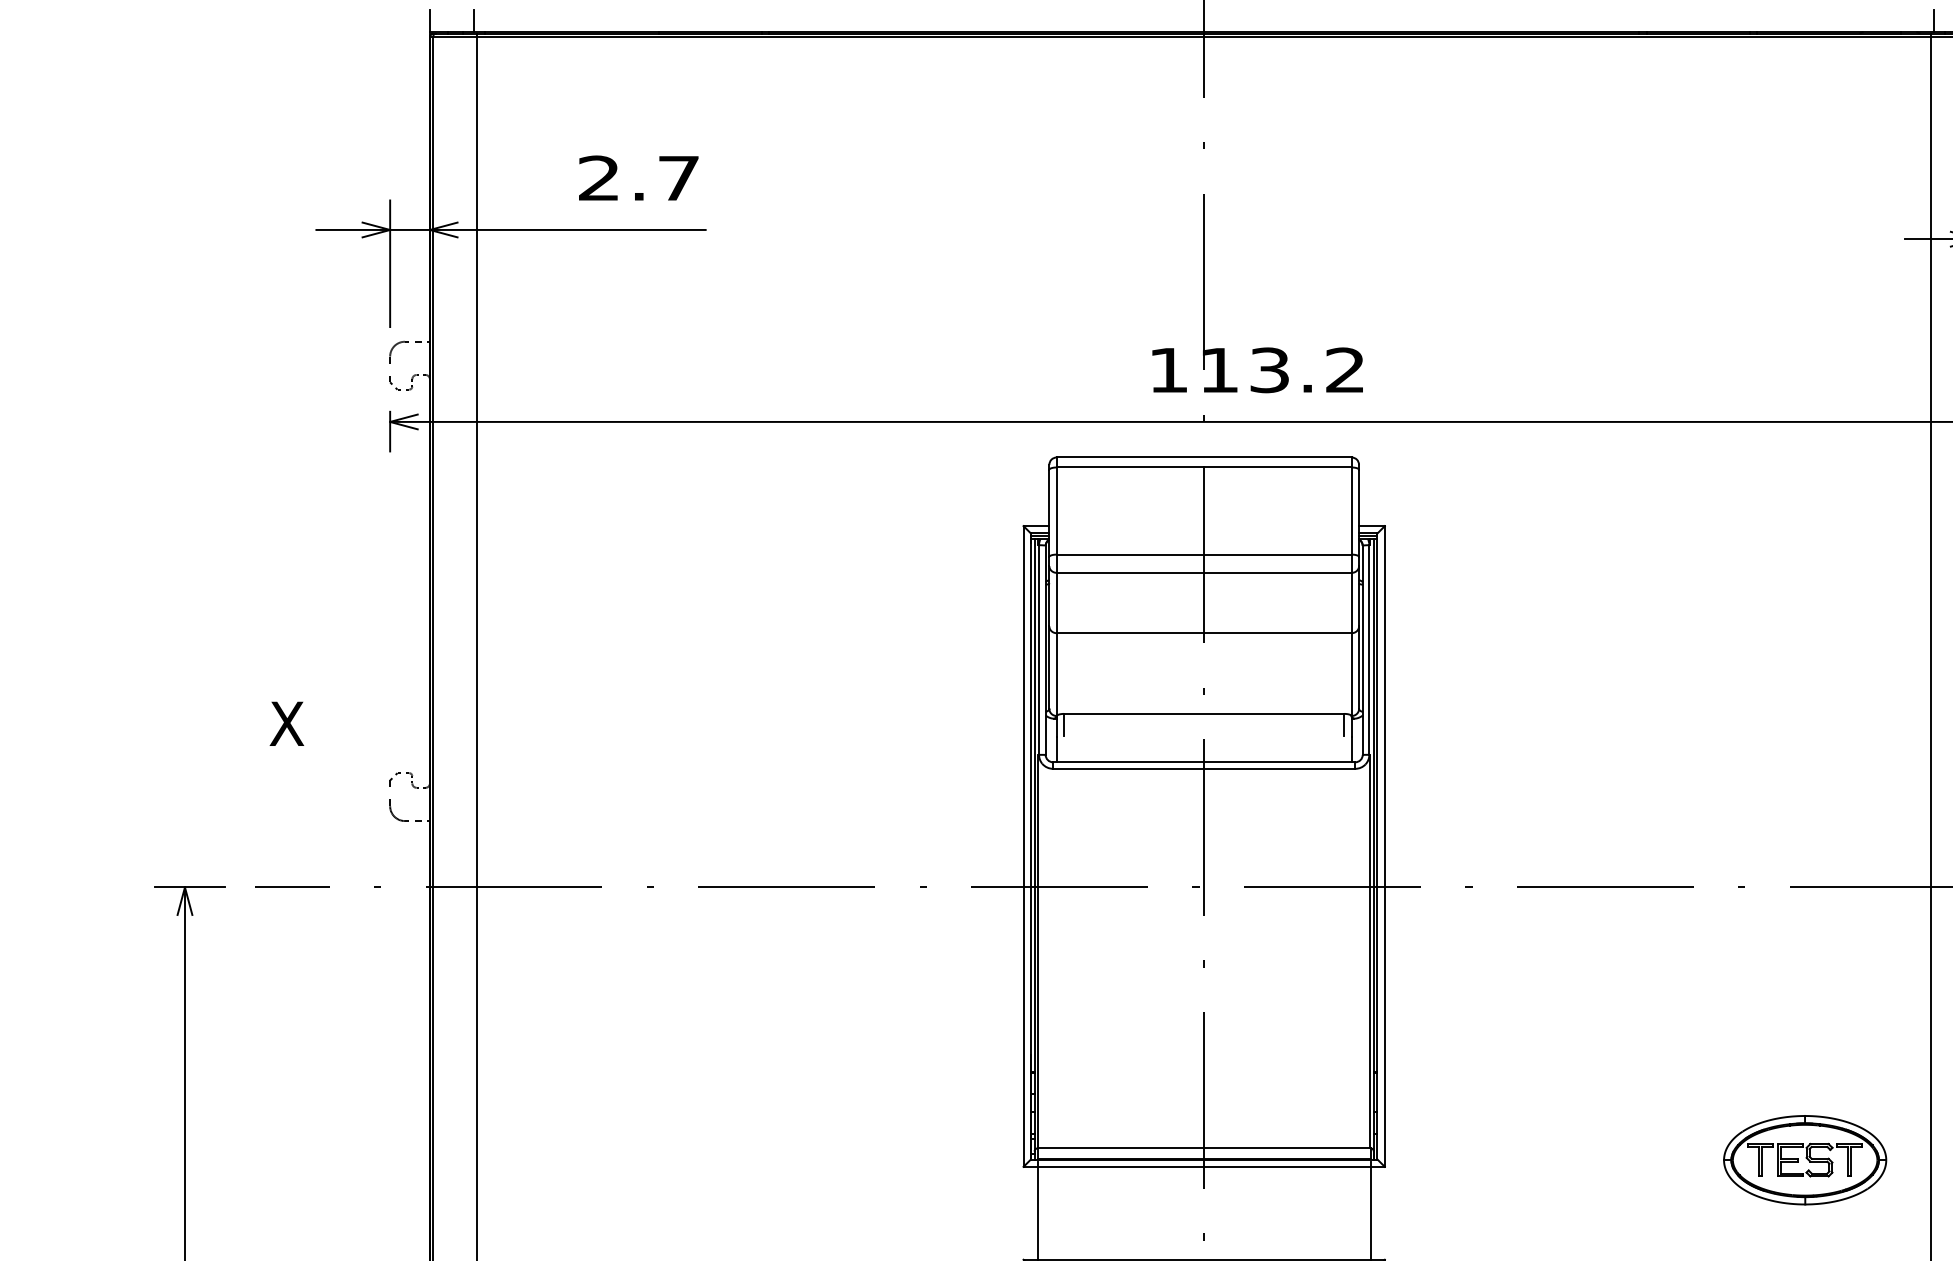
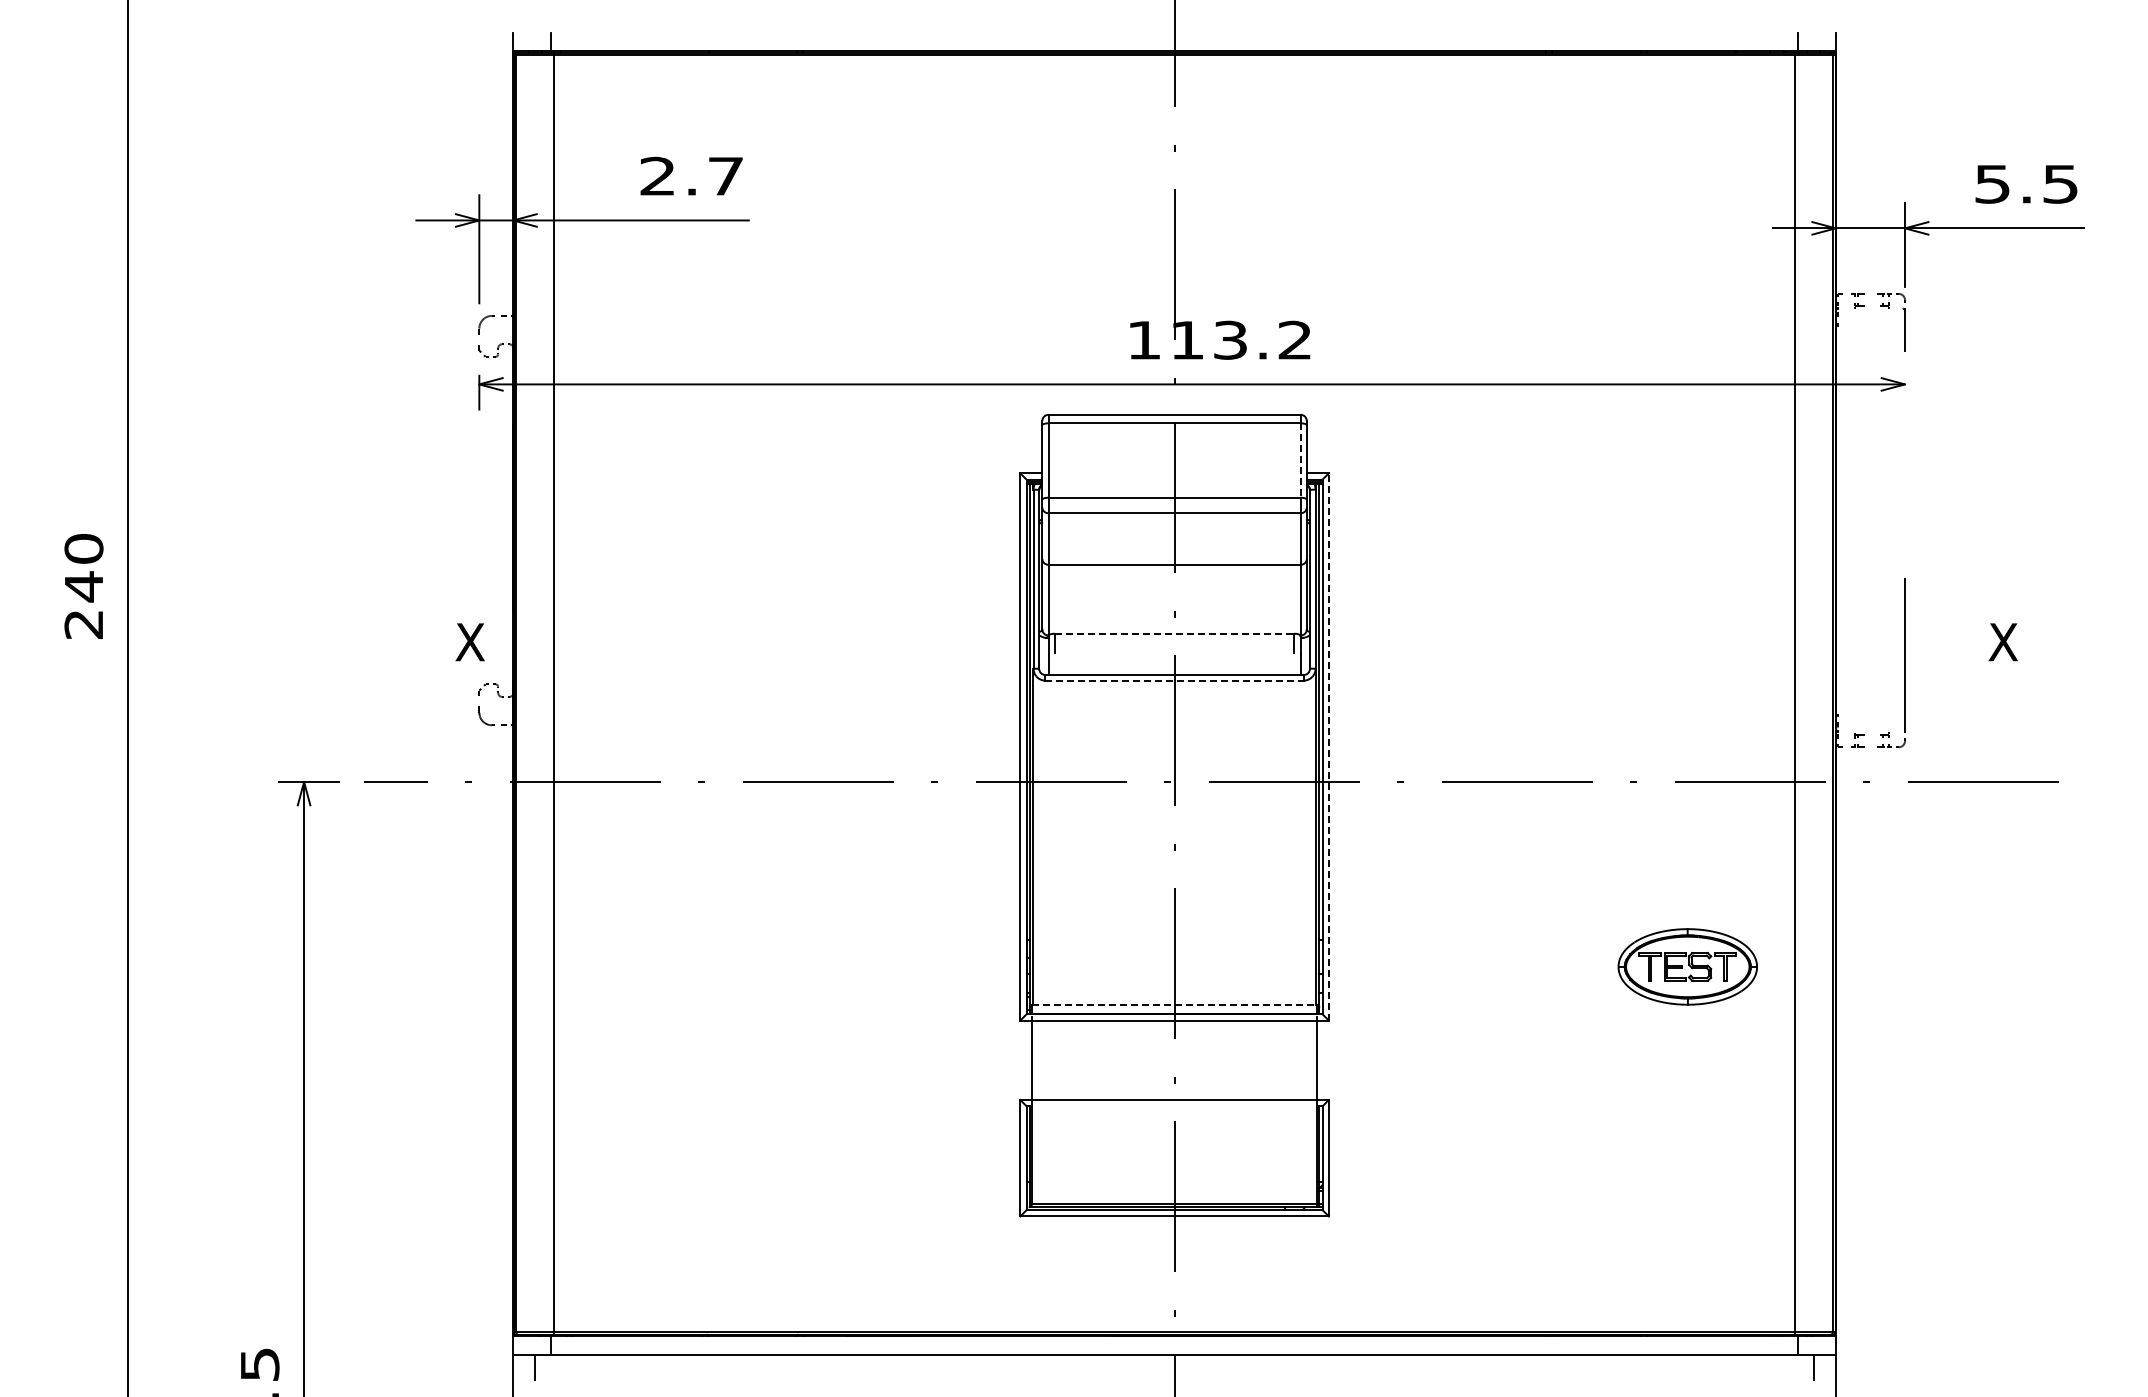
line: (1351, 512) -> (1300, 461), solid -> dashed
line: (1204, 713) -> (1174, 633), solid -> dashed
text: (286, 724) -> (469, 642), moved
line: (1205, 768) -> (1175, 680), solid -> dashed
line: (1384, 845) -> (1328, 746), solid -> dashed
line: (1205, 1148) -> (1175, 1004), solid -> dashed
part: (1804, 1159) -> (1687, 966), moved

